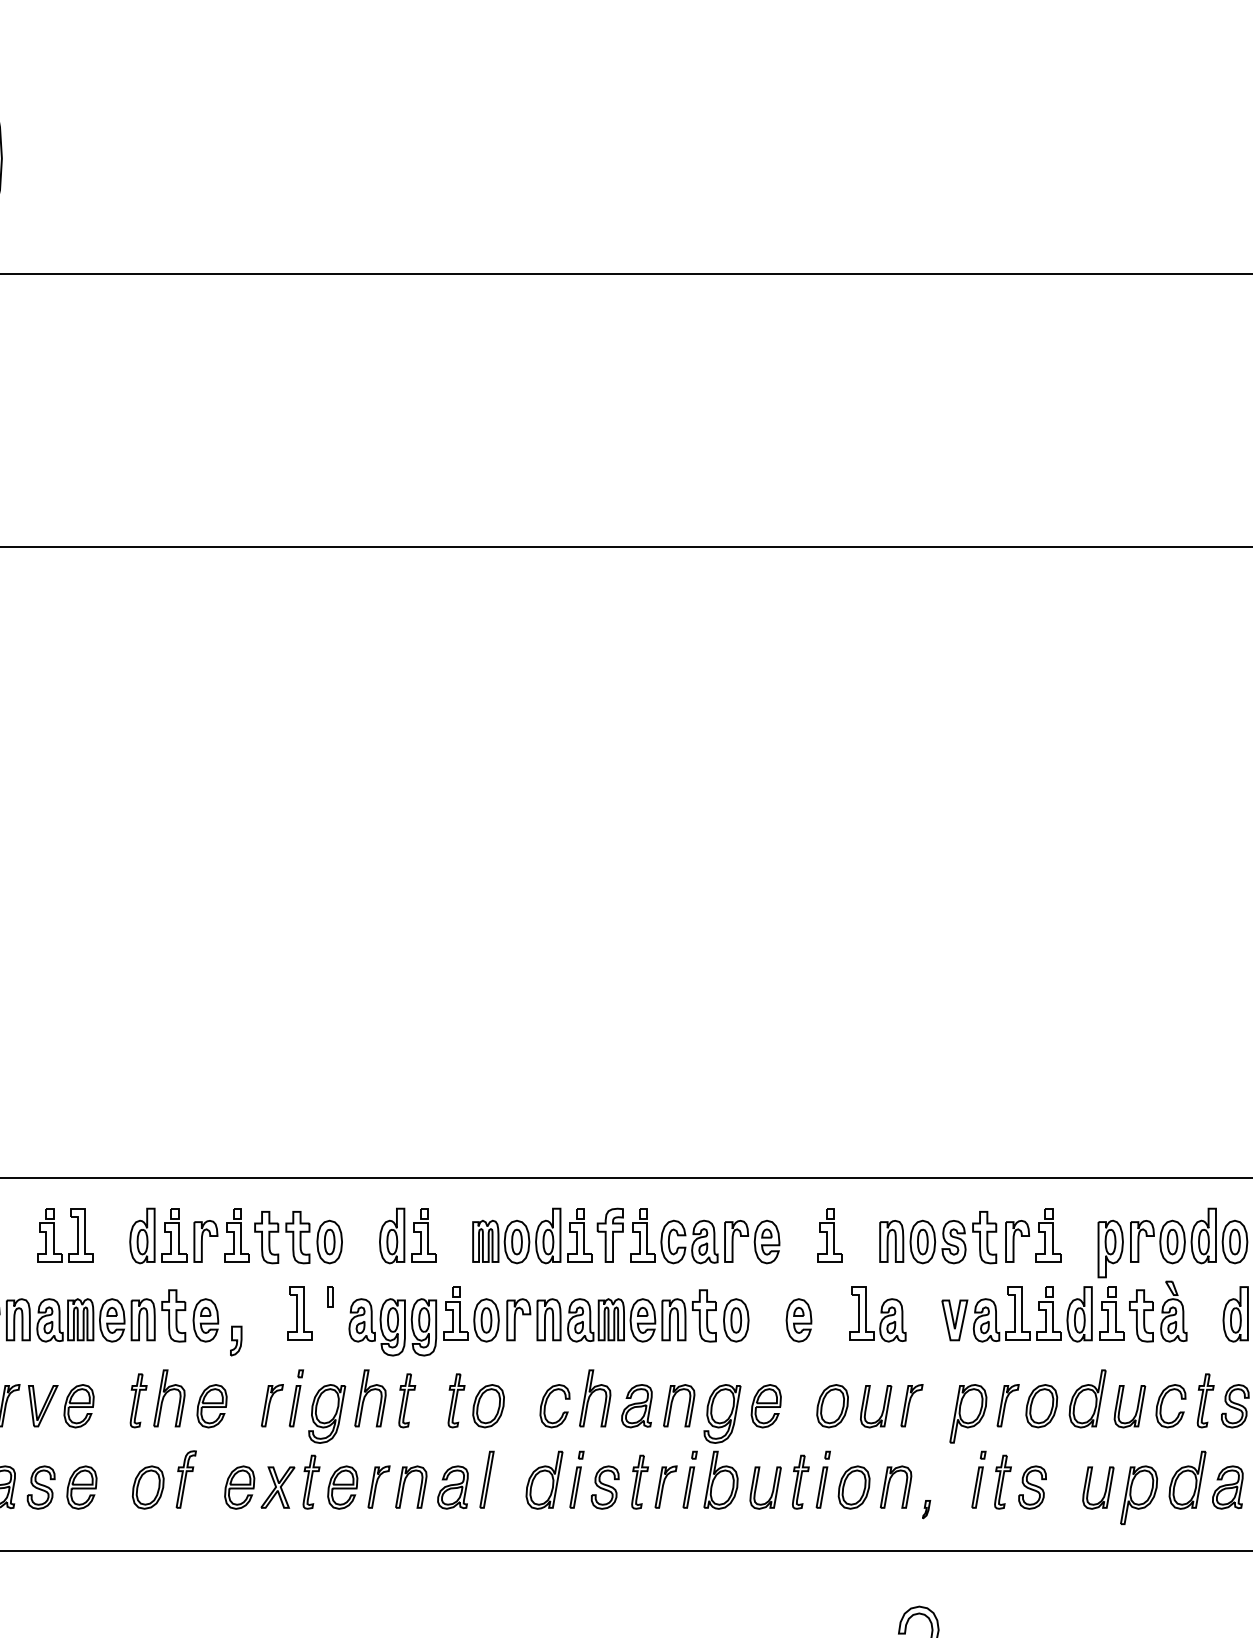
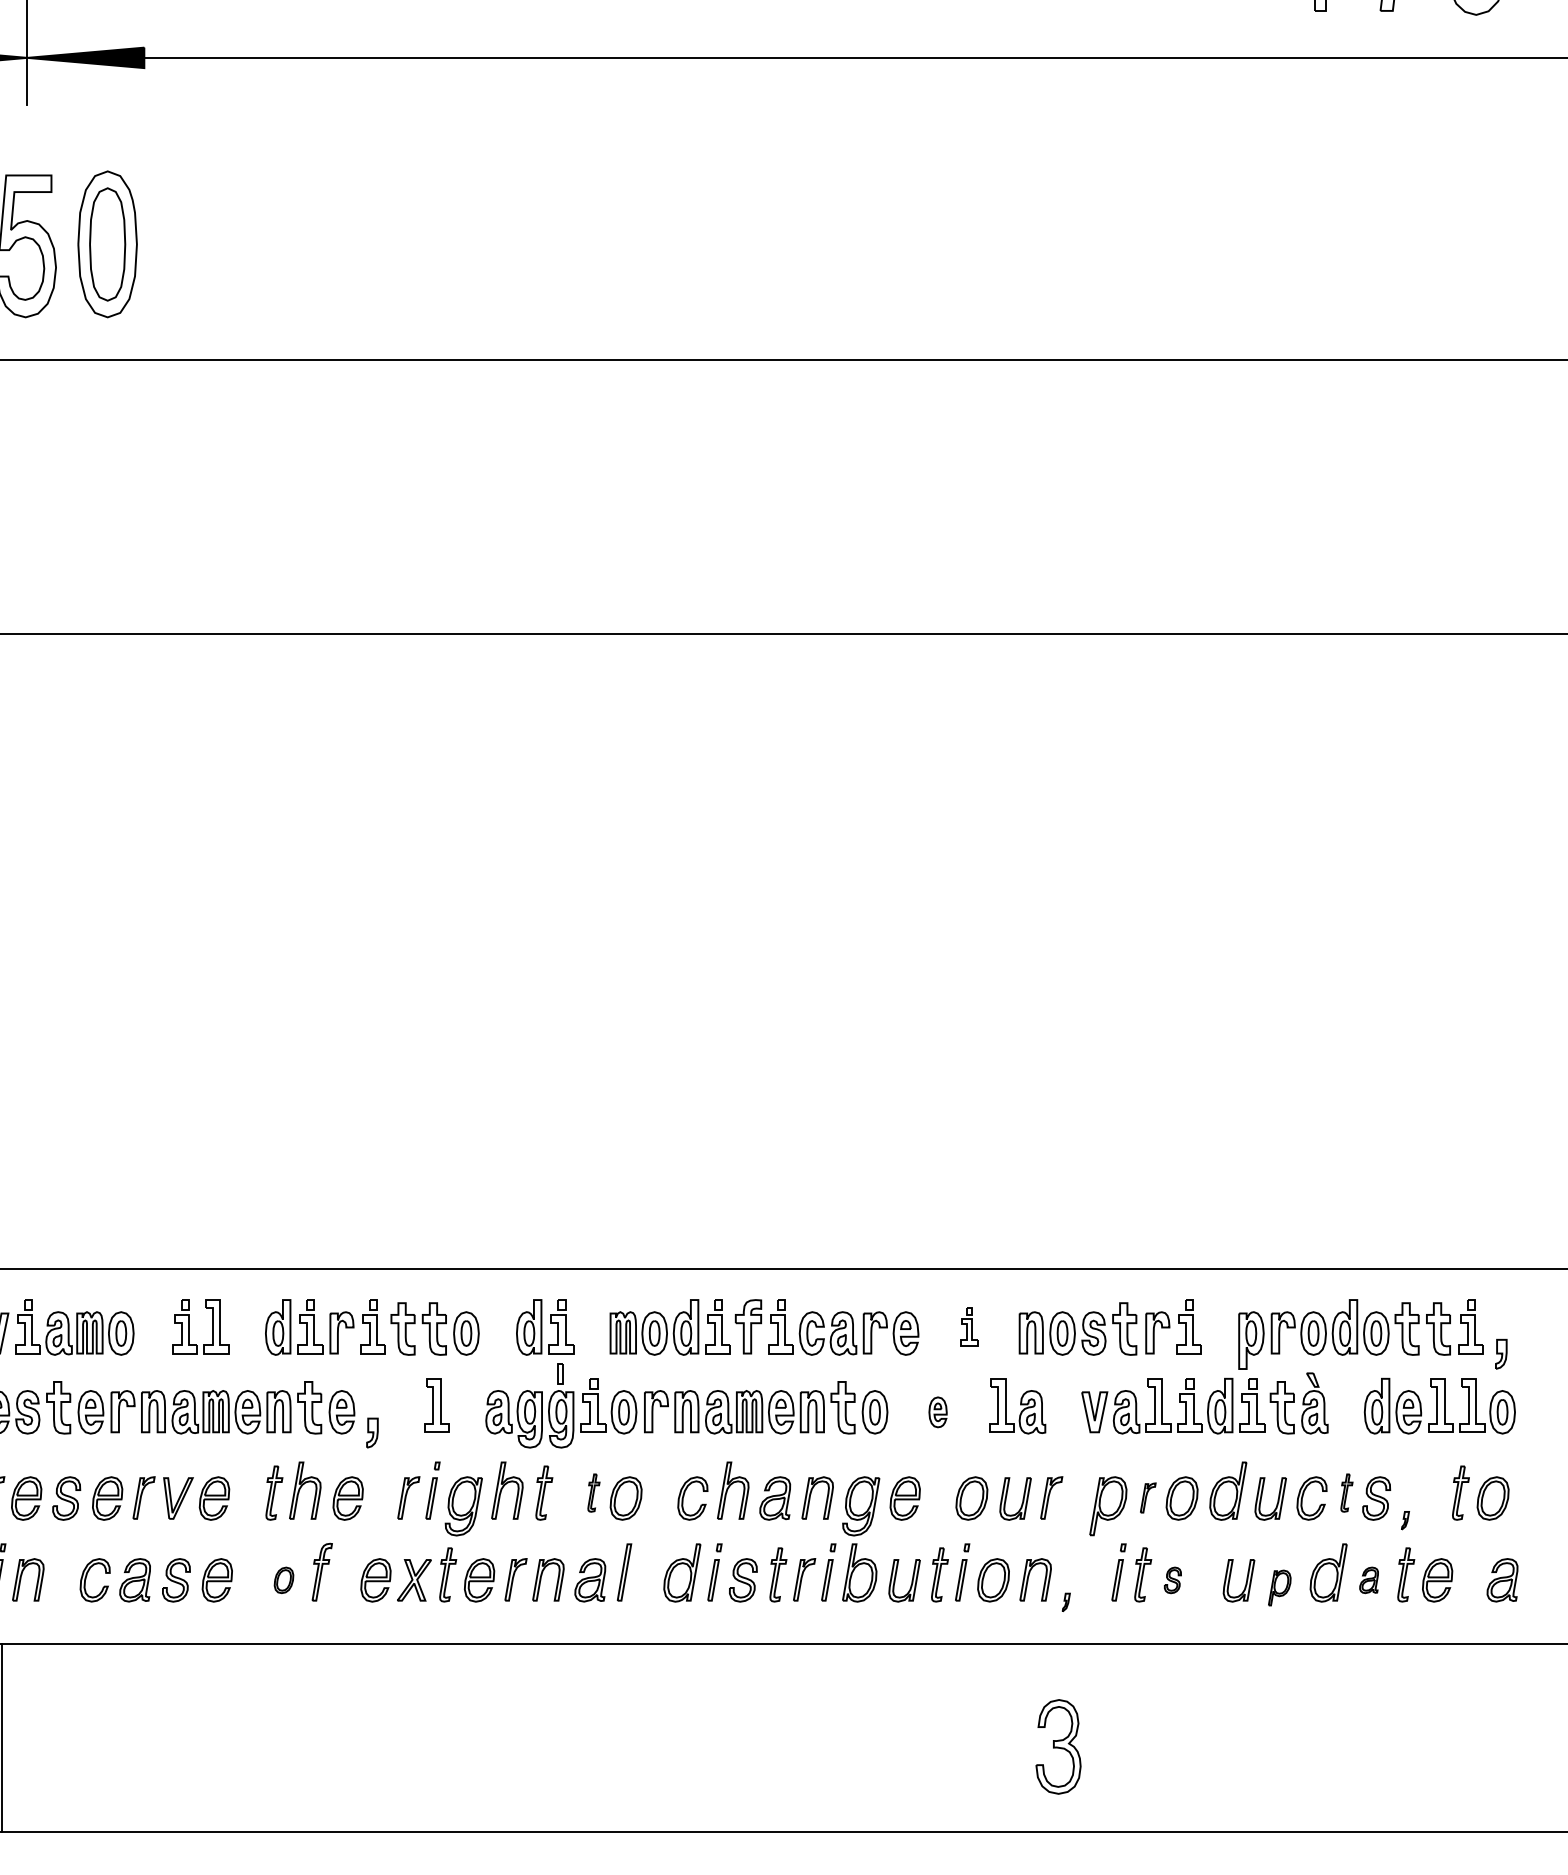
part: (829, 1235) -> (968, 1326), size x0.7
part: (330, 1296) -> (560, 1373), moved
part: (798, 1320) -> (937, 1412), size x0.7
part: (456, 1400) -> (593, 1492), size x0.7
part: (1205, 1400) -> (1346, 1492), size x0.7
part: (1007, 1405) -> (1147, 1497), size x0.7
part: (147, 1487) -> (283, 1580), size x0.6
part: (1032, 1487) -> (1172, 1580), size x0.6
part: (1227, 1487) -> (1368, 1580), size x0.6
part: (1138, 1494) -> (1279, 1587), size x0.6

